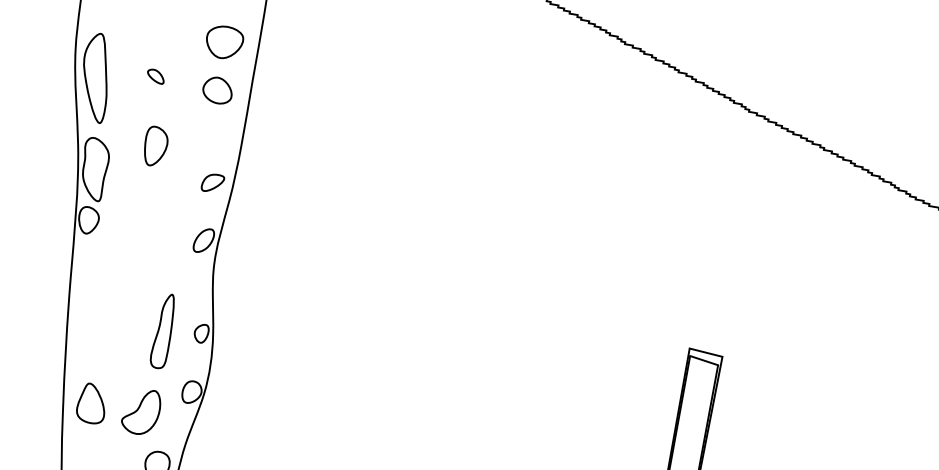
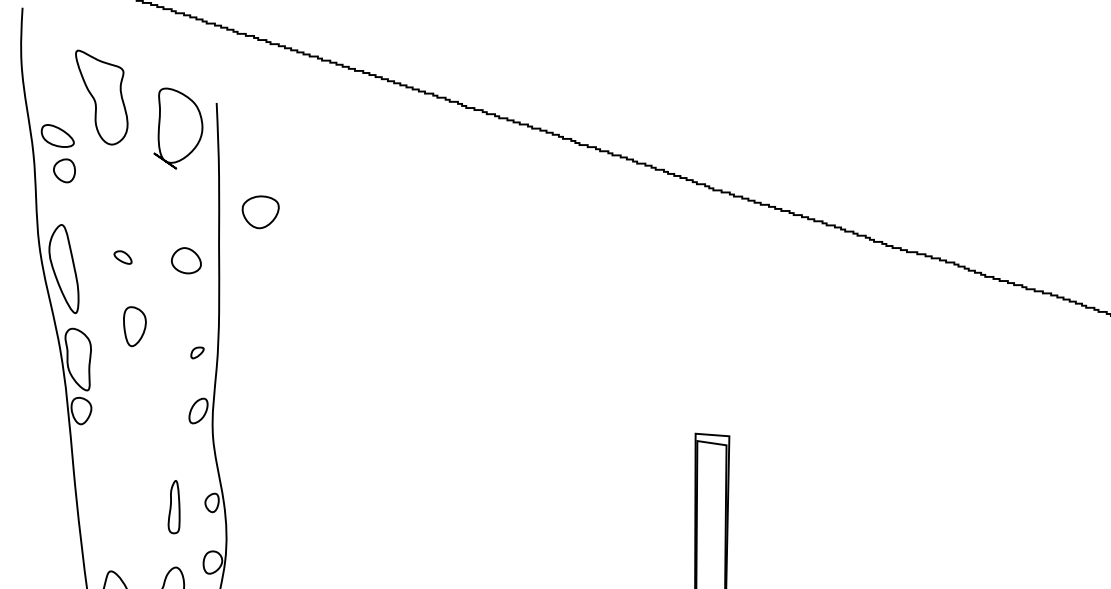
part: (224, 42) -> (260, 212), moved
part: (212, 182) -> (197, 352), size x0.6
part: (162, 330) -> (173, 506), size x0.7

